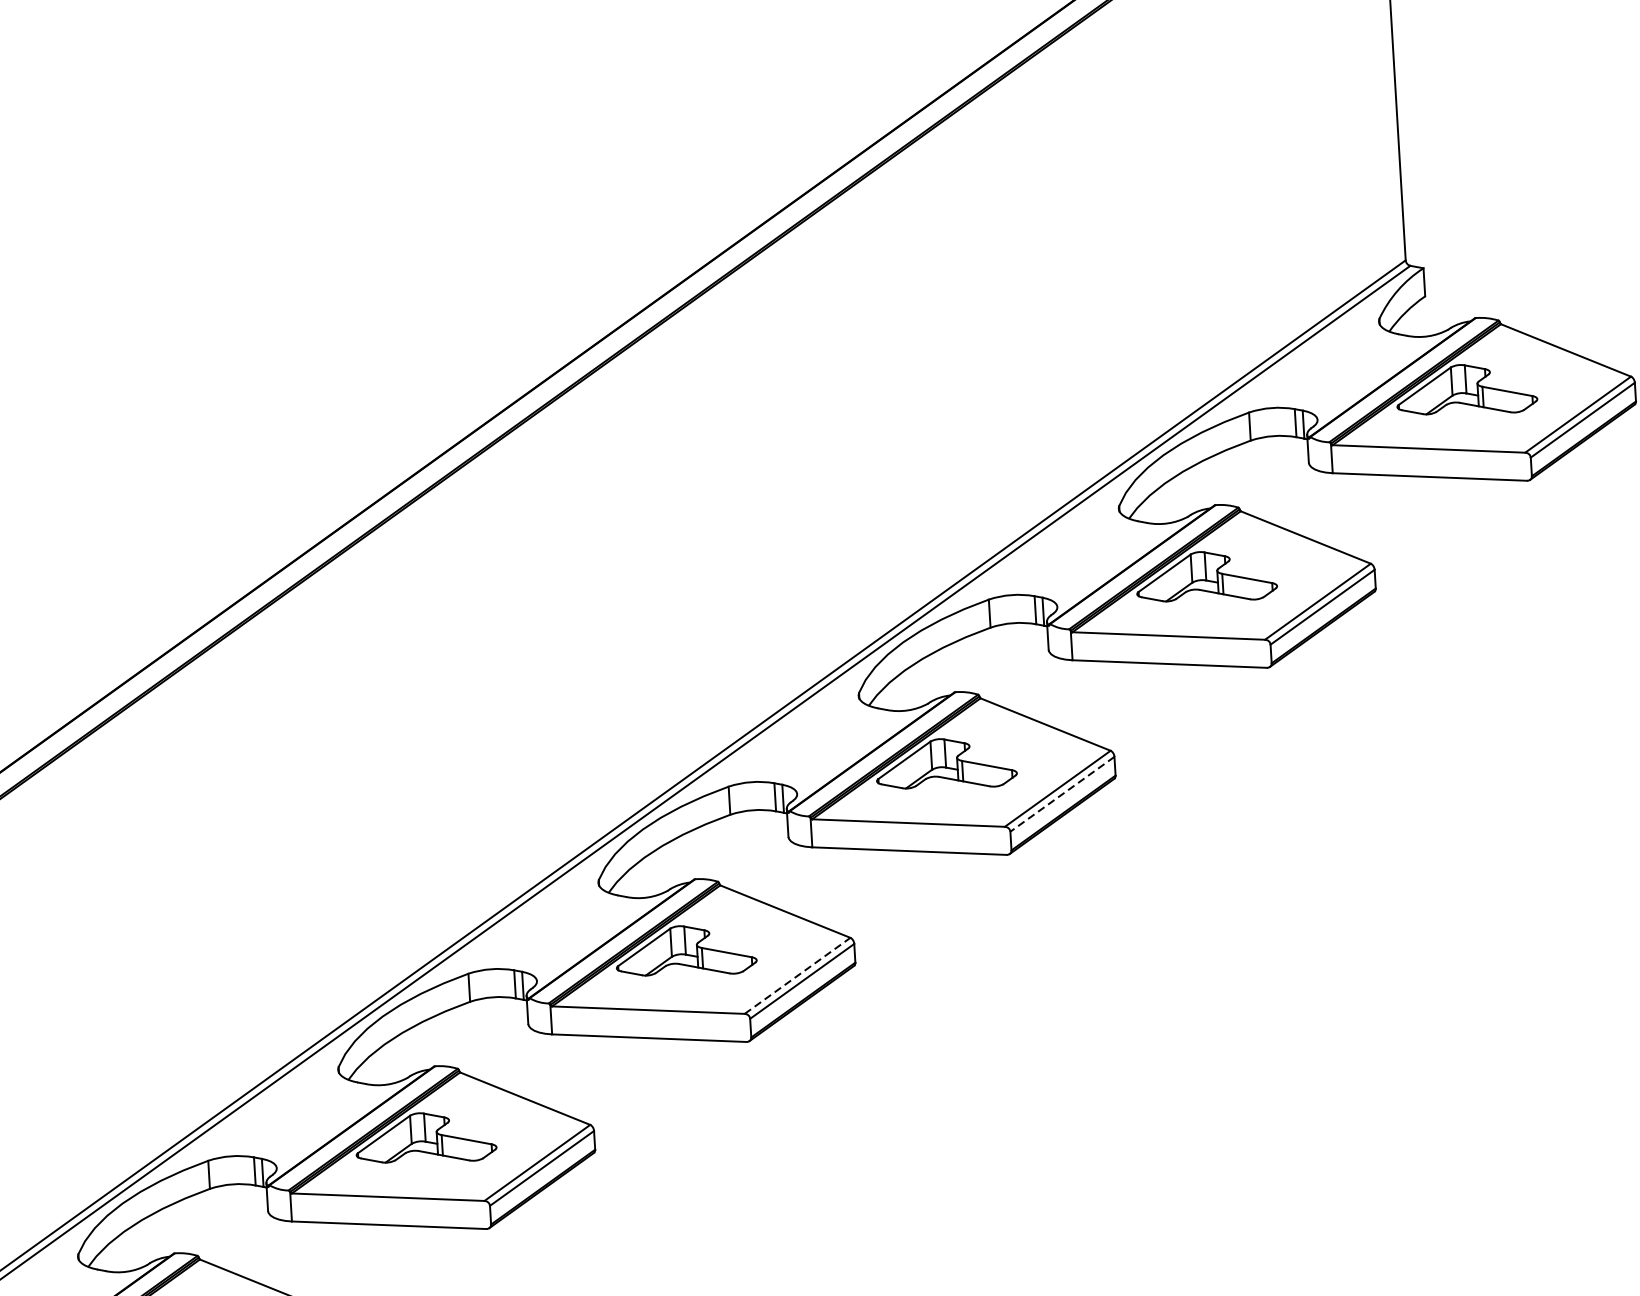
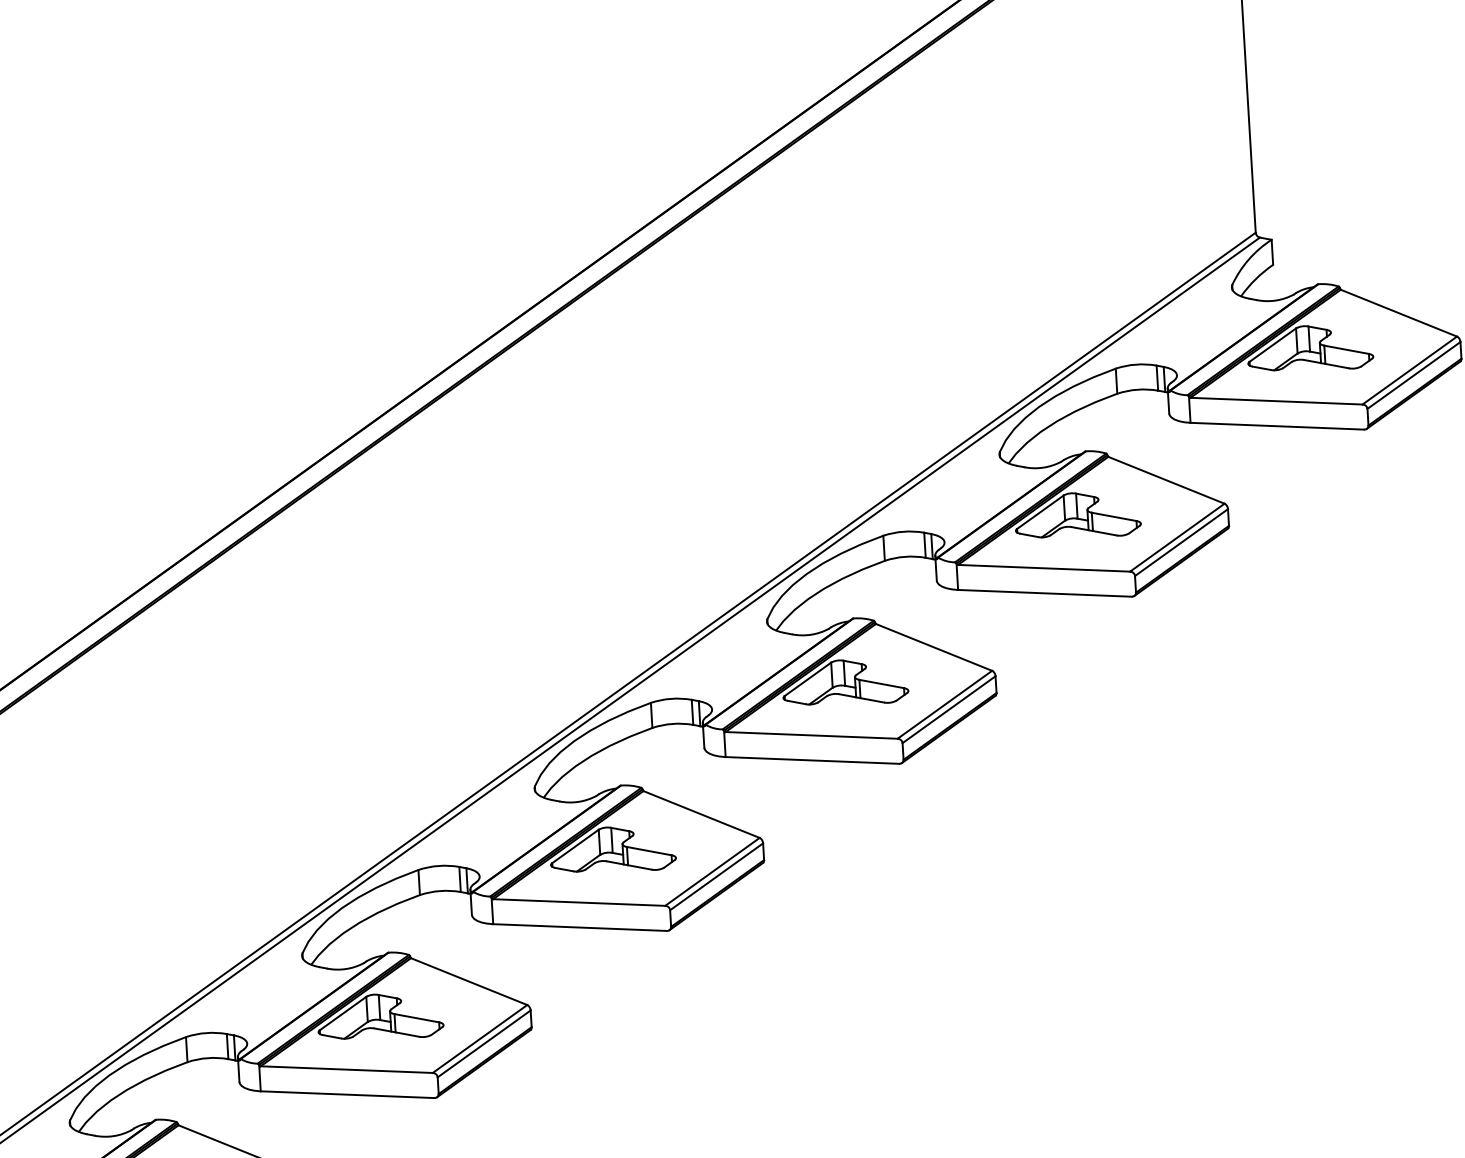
line: (1061, 794) -> (948, 709), dashed -> solid
line: (797, 975) -> (712, 871), dashed -> solid

